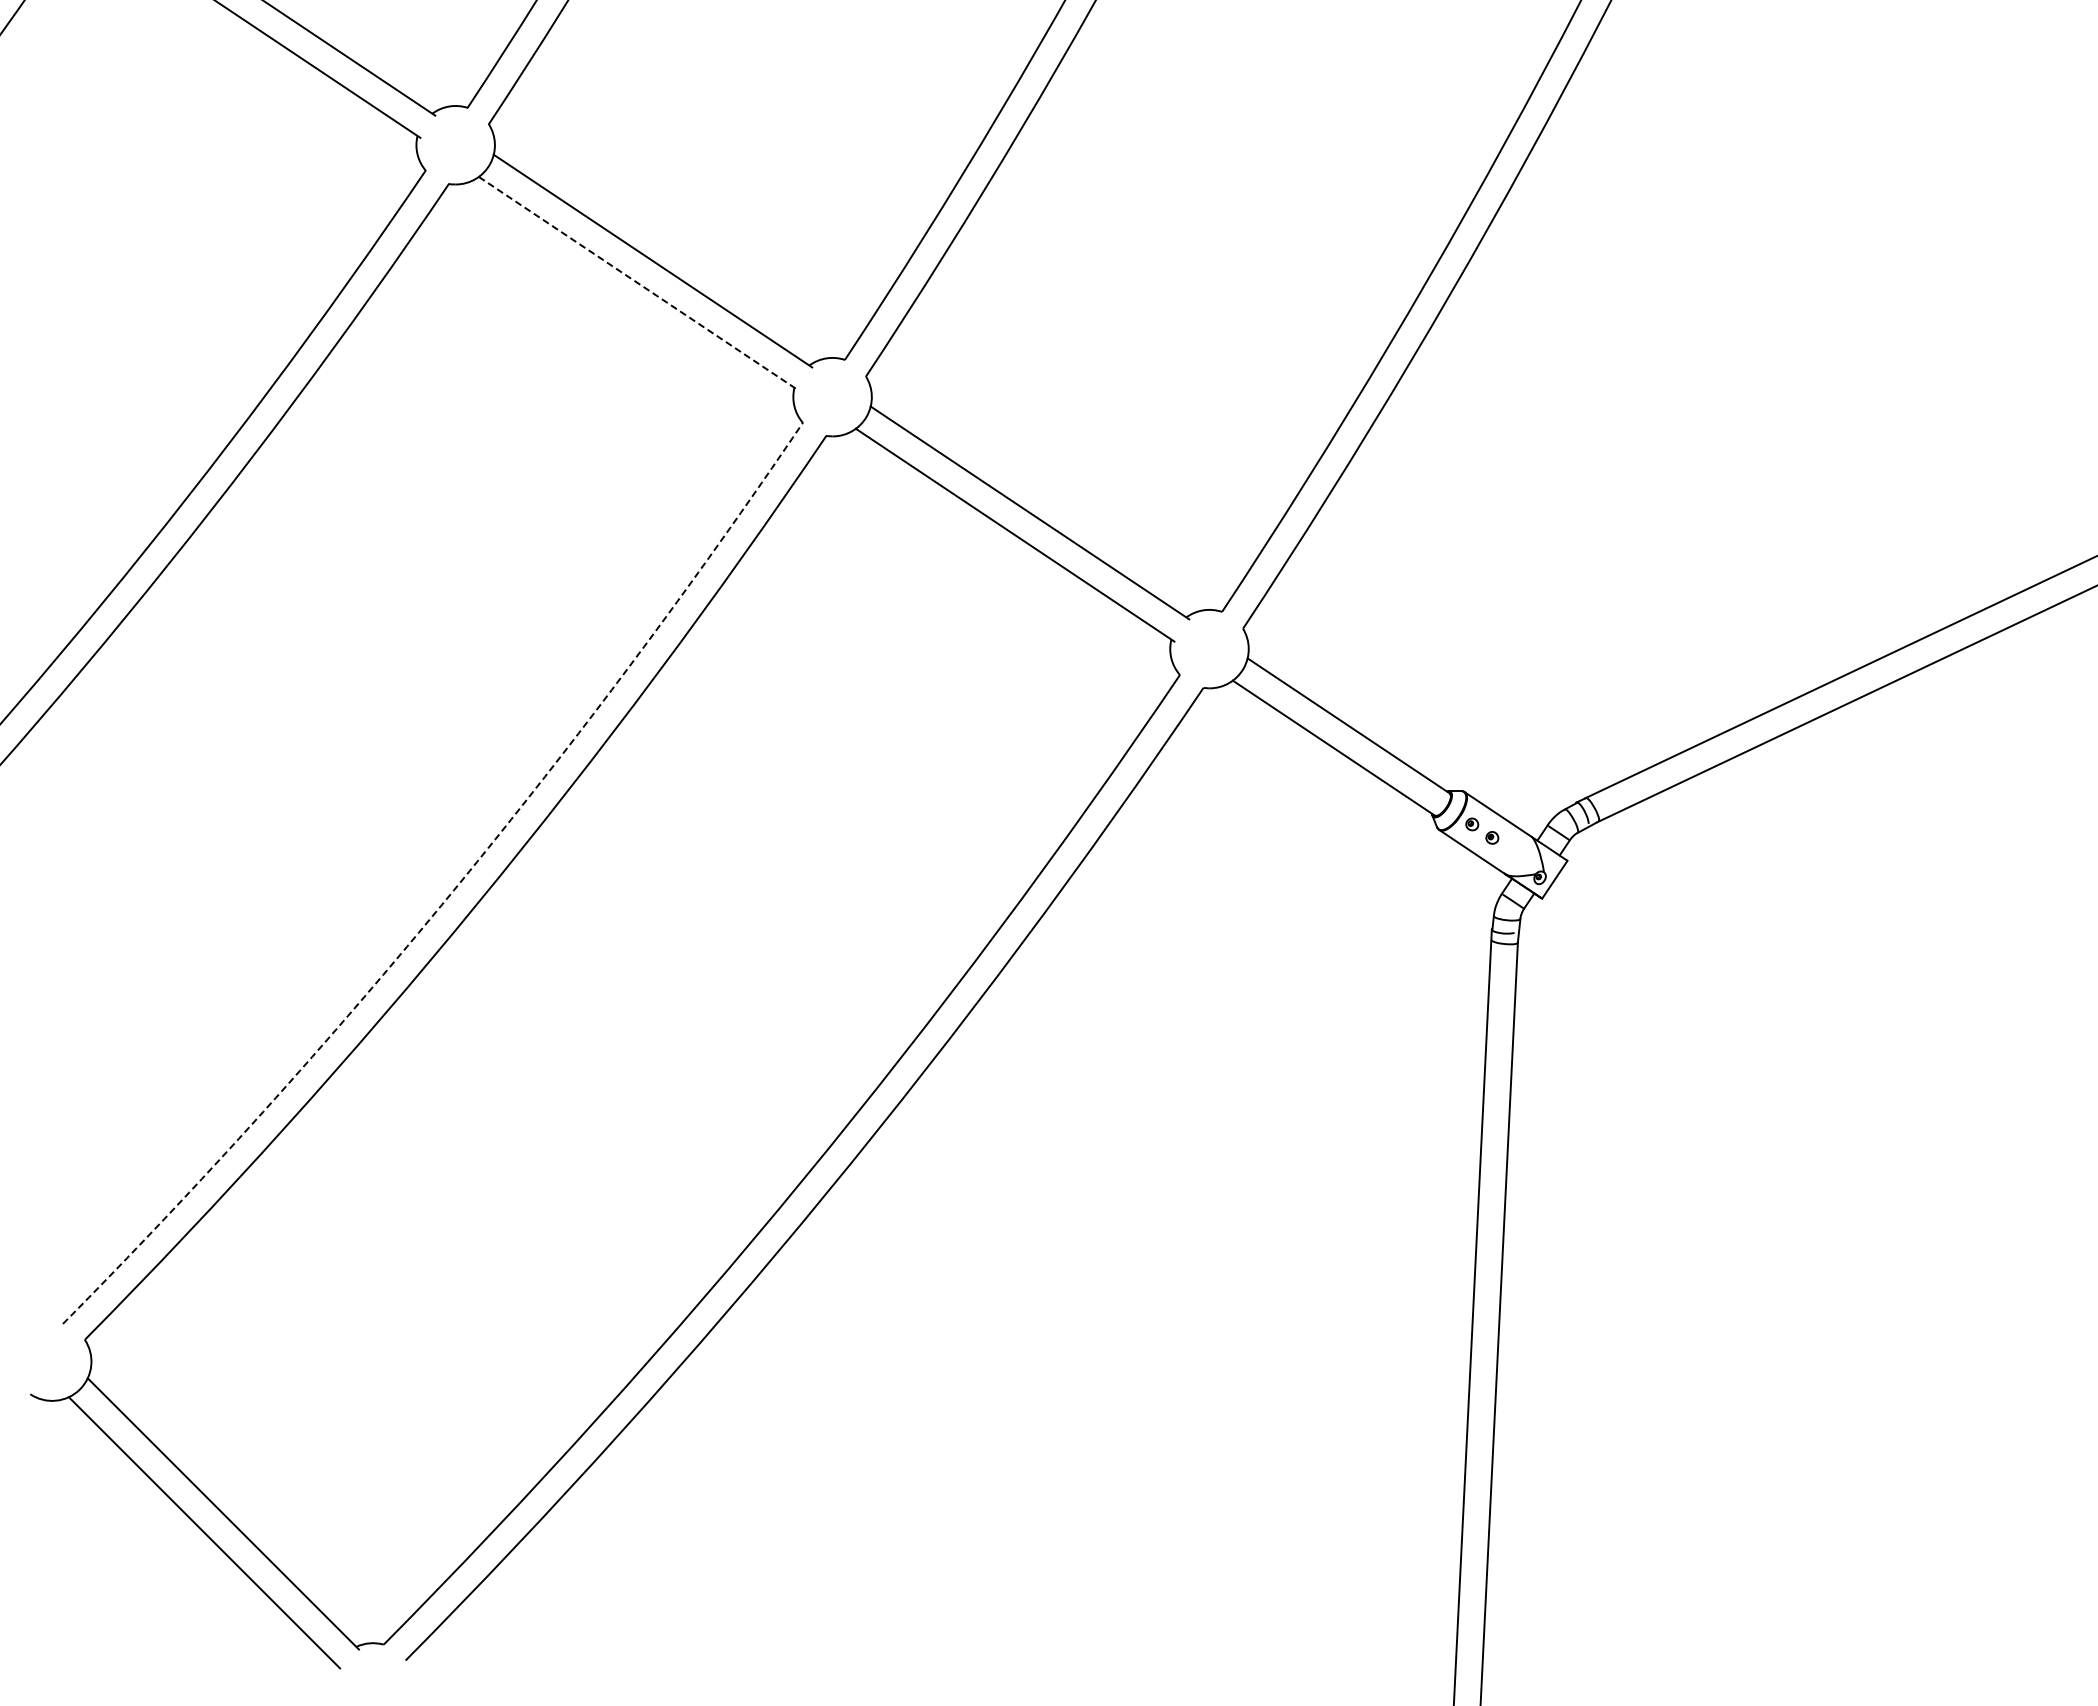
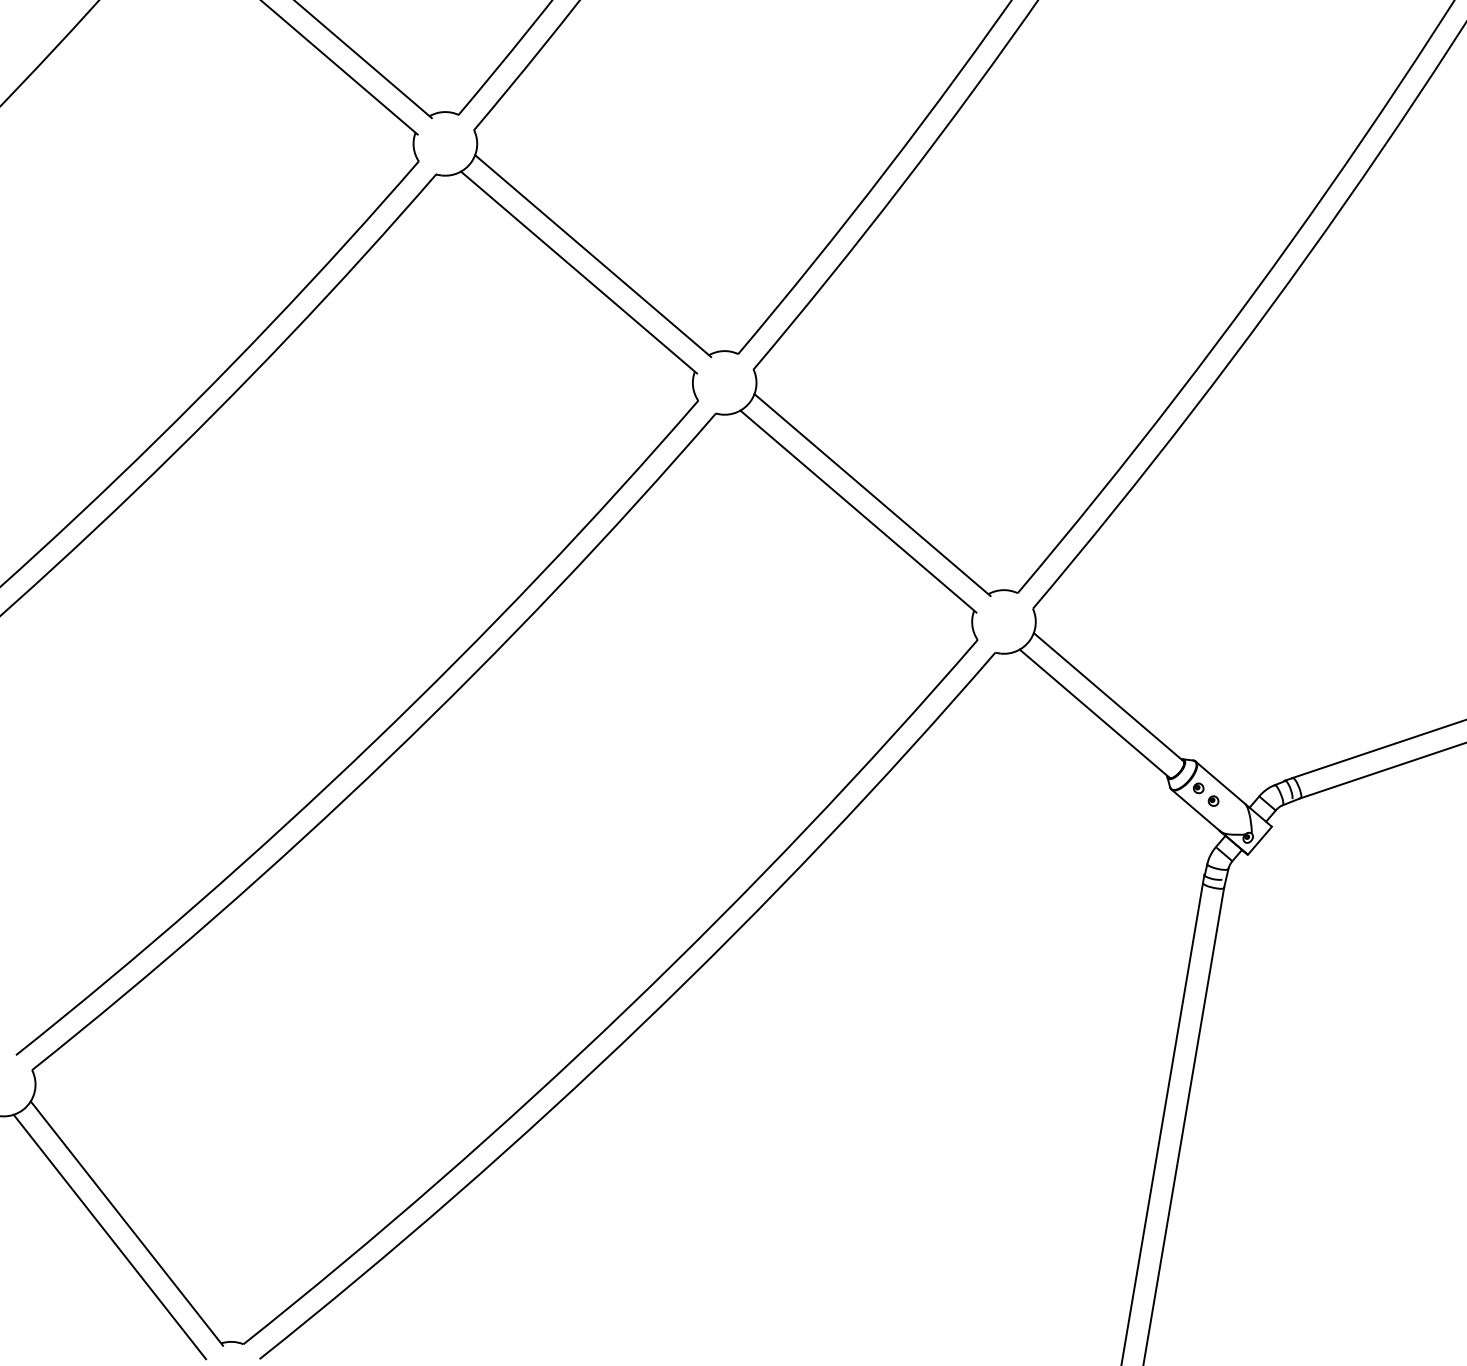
line: (638, 283) -> (579, 272), dashed -> solid
arc: (453, 890) -> (372, 743), dashed -> solid

